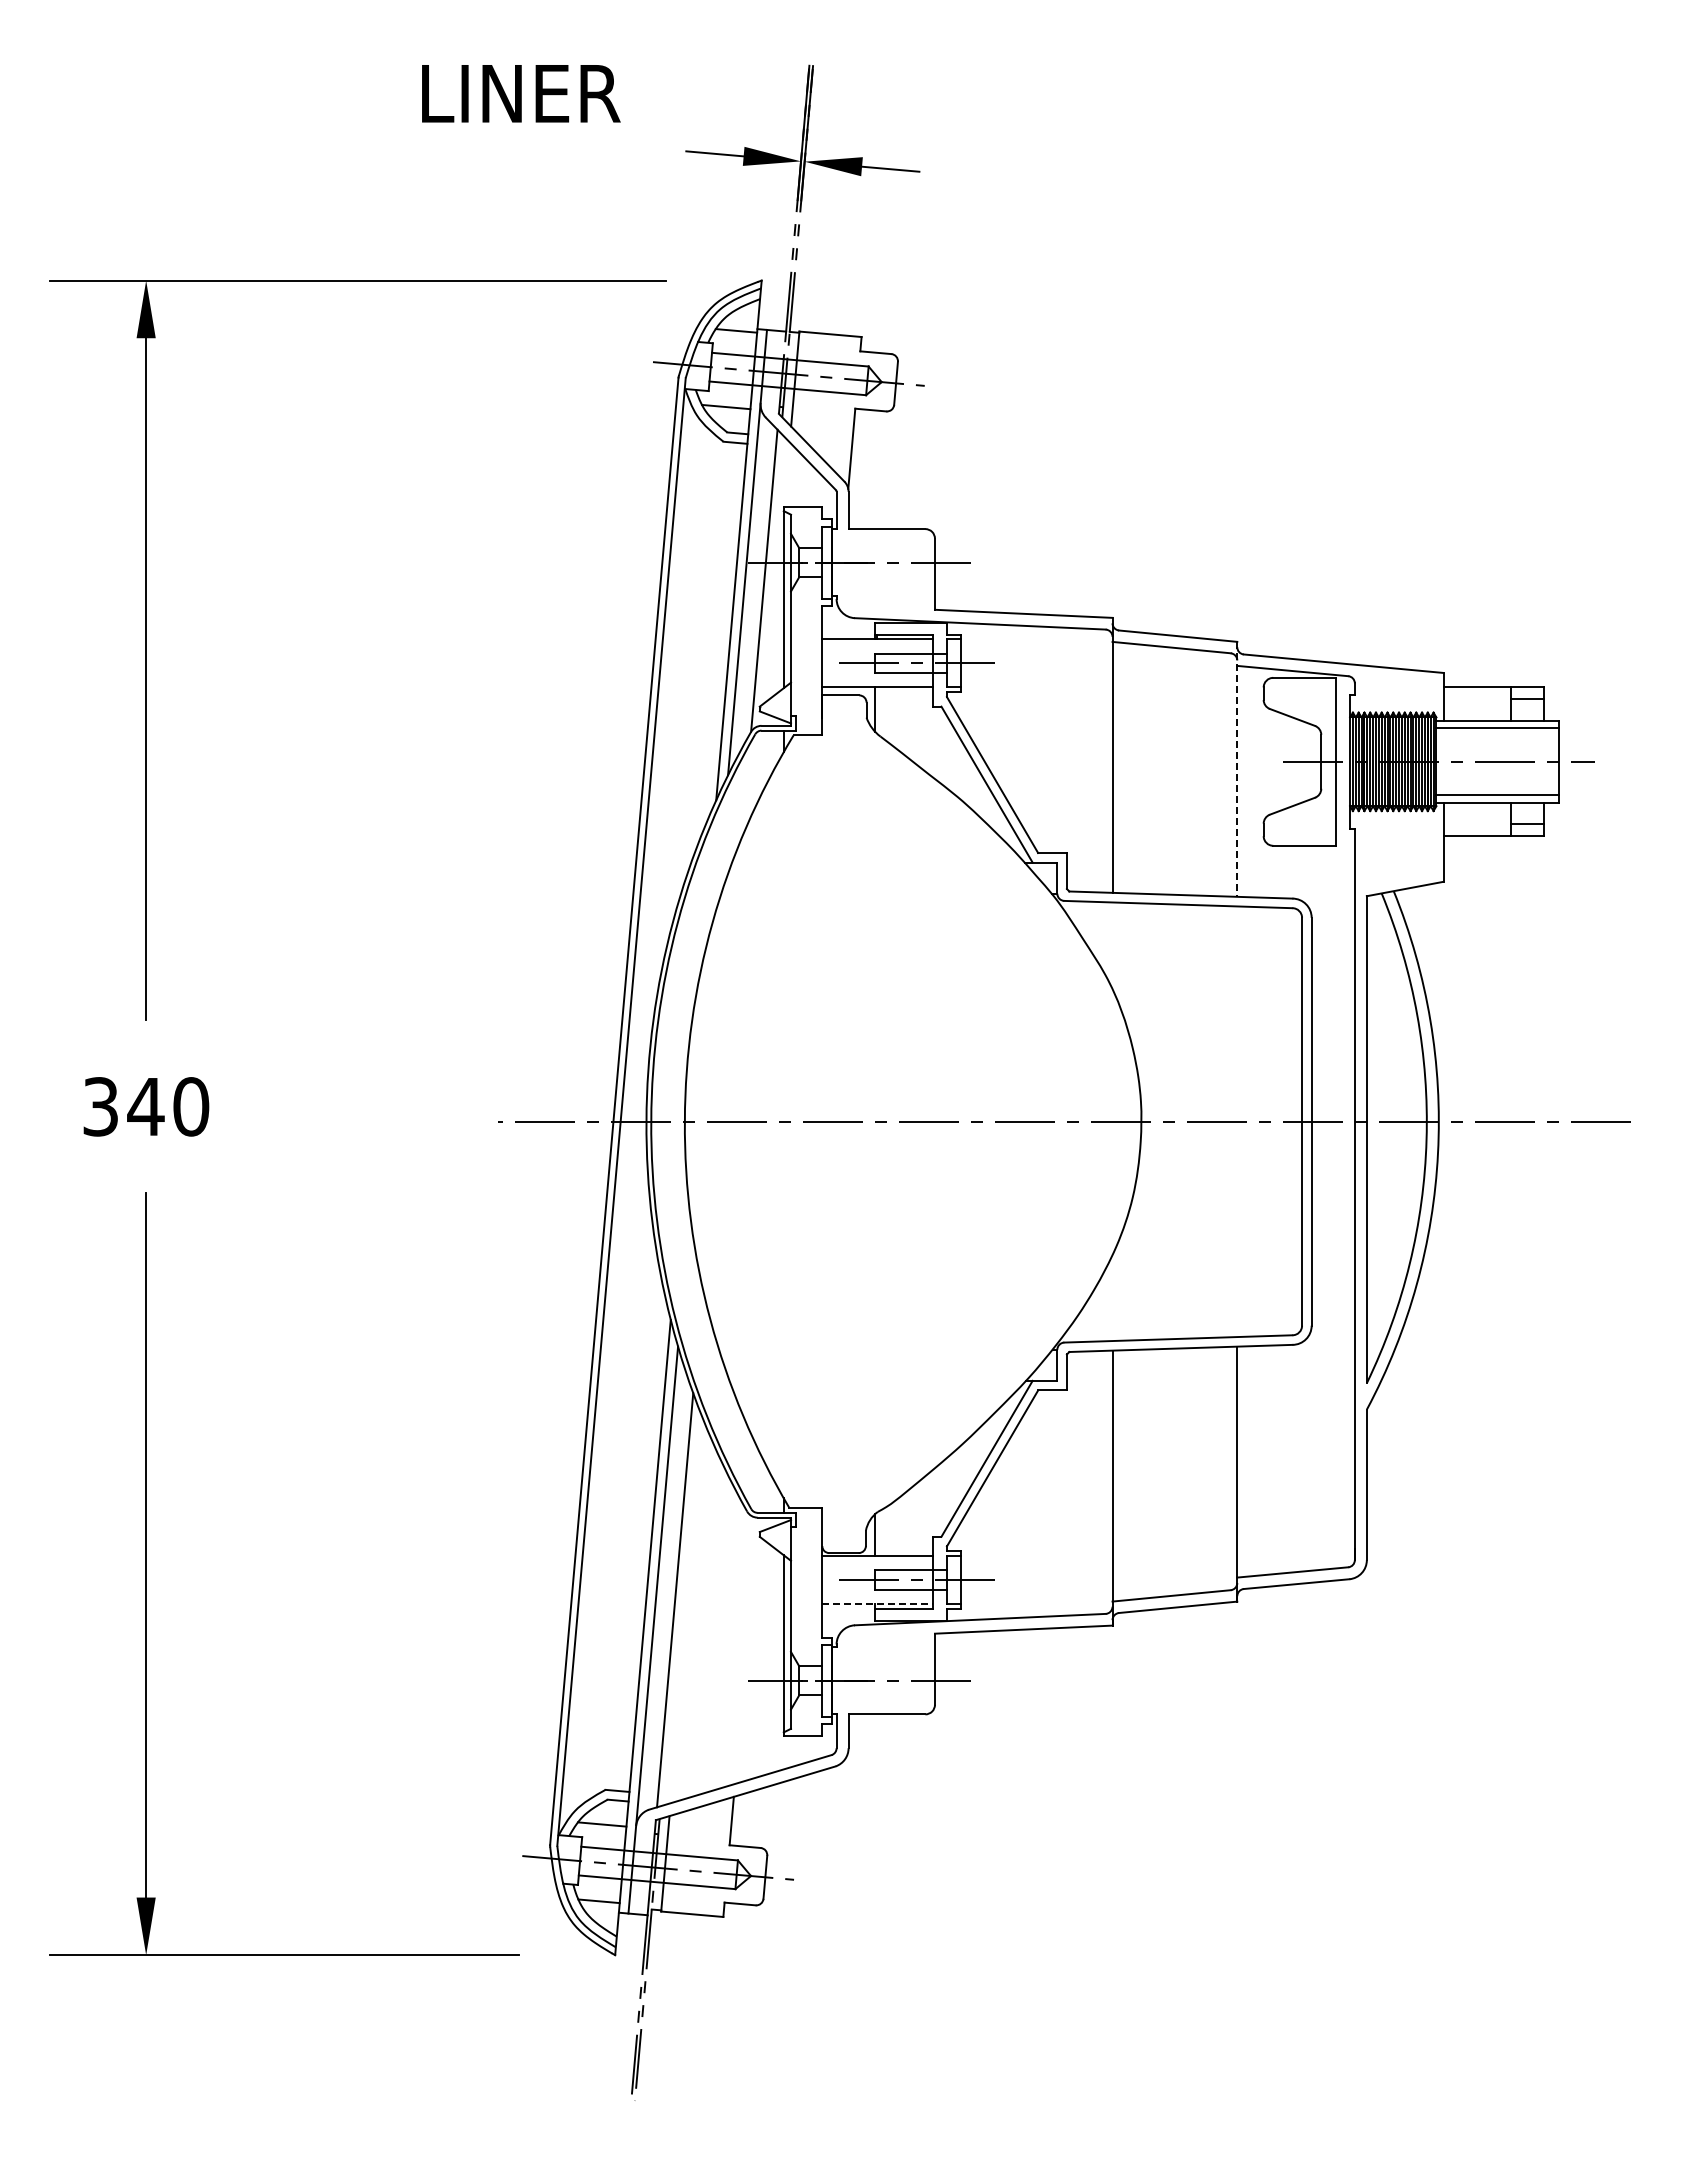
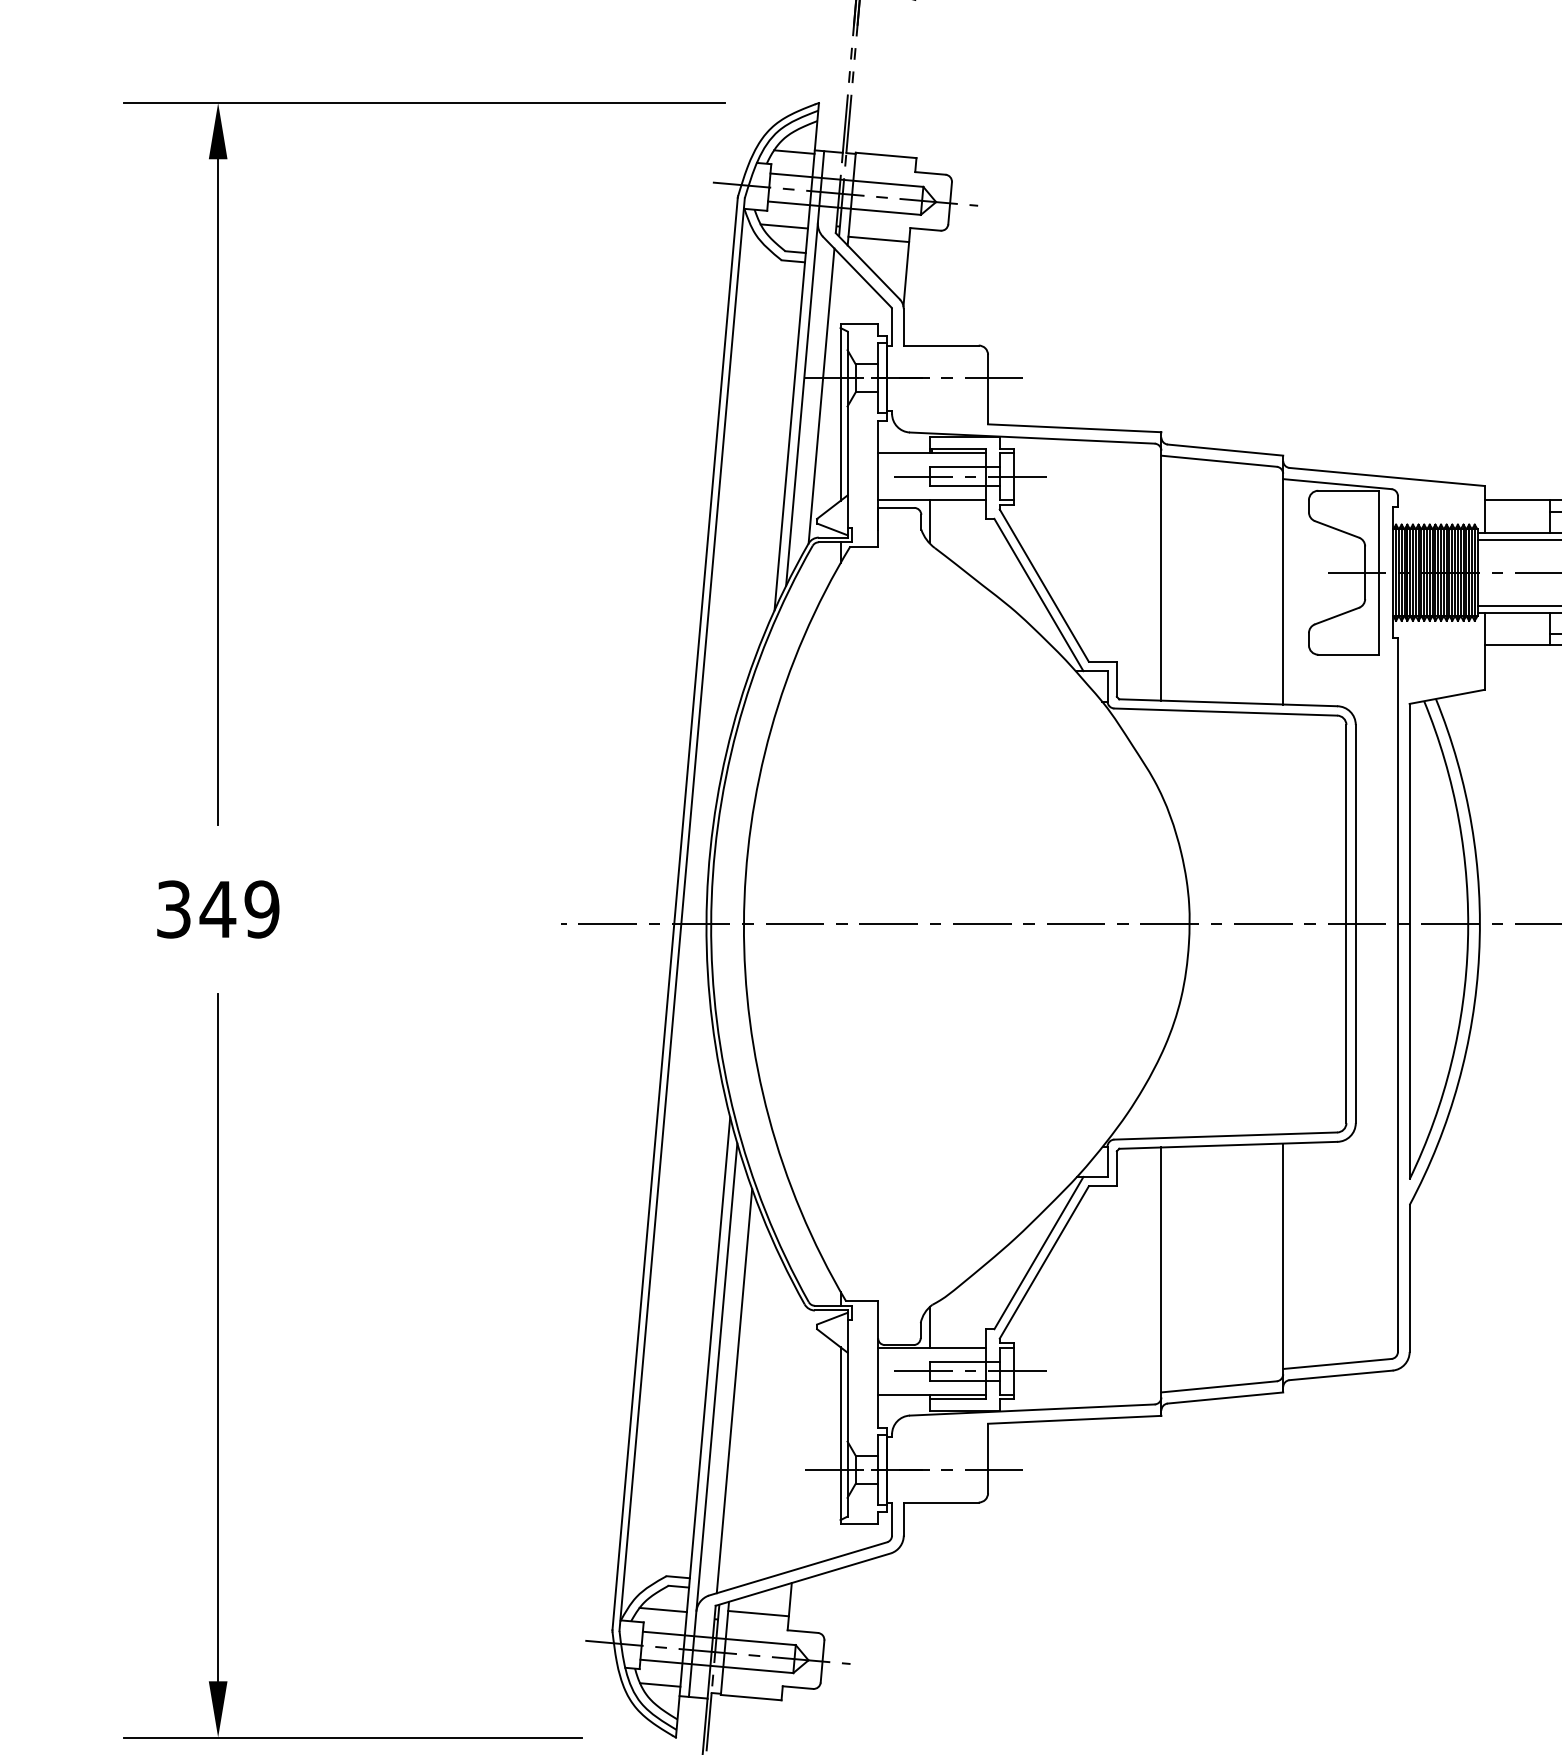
line: (822, 420) -> (878, 239), added
line: (1237, 769) -> (1283, 580), dashed -> solid
text: (191, 1106) -> (262, 909), 340 -> 349
line: (877, 1604) -> (932, 1395), dashed -> solid
line: (699, 1827) -> (758, 1612), added

